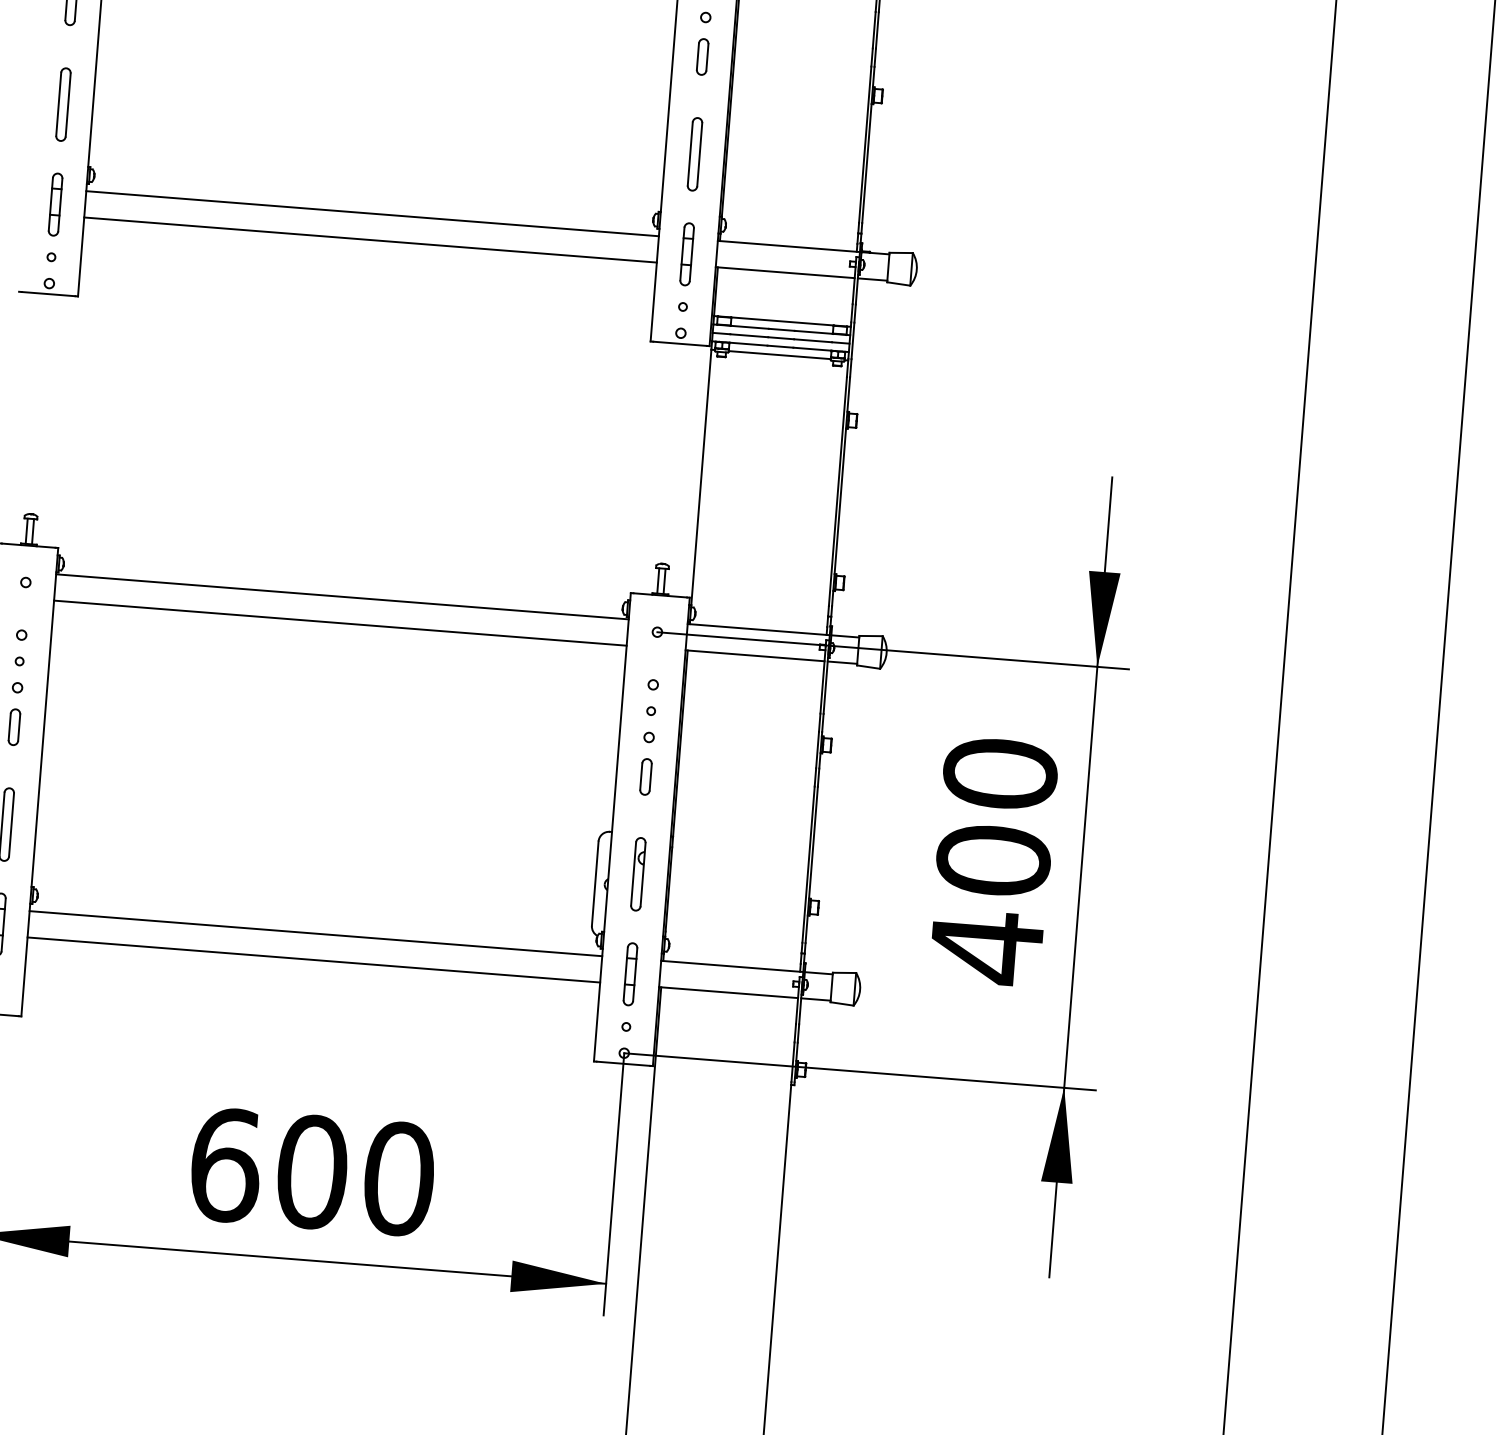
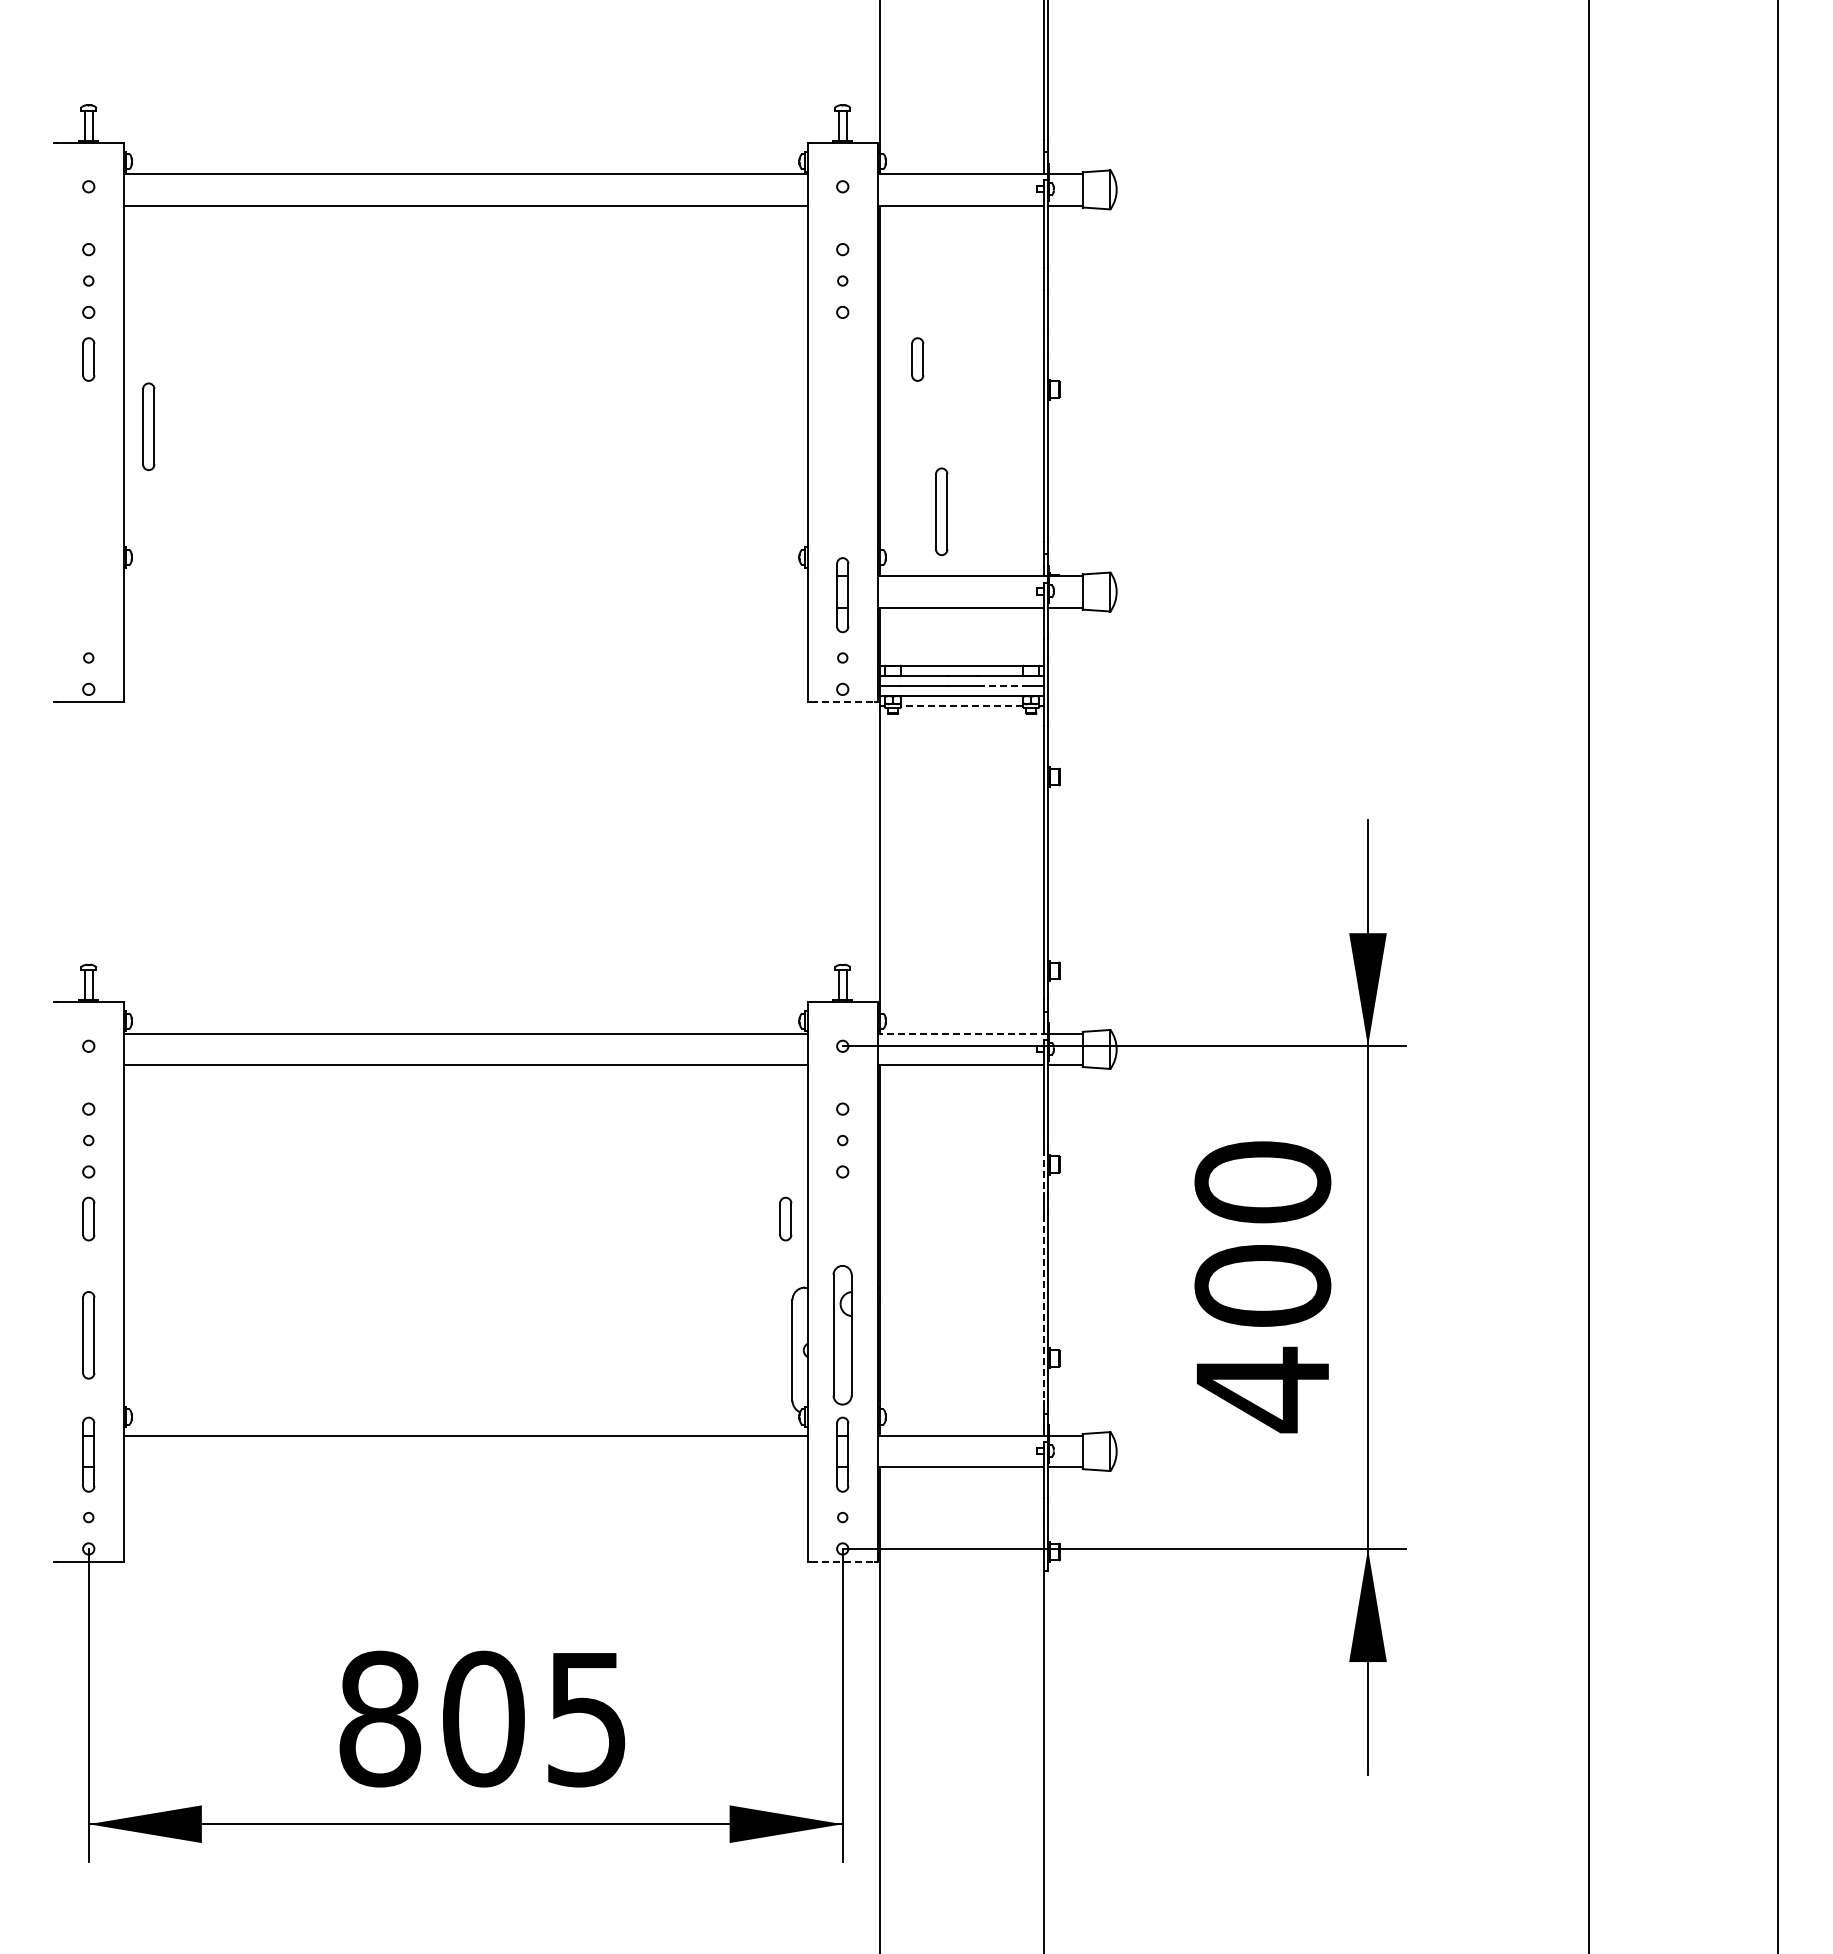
part: (702, 56) -> (917, 359), moved
part: (63, 104) -> (148, 426), moved
part: (694, 154) -> (941, 511), moved
part: (55, 204) -> (88, 595), removed
line: (372, 213) -> (465, 576), removed
line: (370, 239) -> (465, 607), removed
line: (813, 340) -> (1000, 685), solid -> dashed
line: (680, 344) -> (843, 702), solid -> dashed
line: (780, 355) -> (962, 706), solid -> dashed
line: (758, 629) -> (962, 1033), solid -> dashed
line: (817, 750) -> (1043, 1171), solid -> dashed
part: (645, 776) -> (785, 1218), moved
line: (808, 865) -> (1043, 1308), solid -> dashed
part: (638, 874) -> (842, 1335), size x1.6
line: (313, 960) -> (465, 1467), removed
line: (624, 1063) -> (843, 1561), solid -> dashed
text: (312, 1171) -> (483, 1718), 600 -> 805

